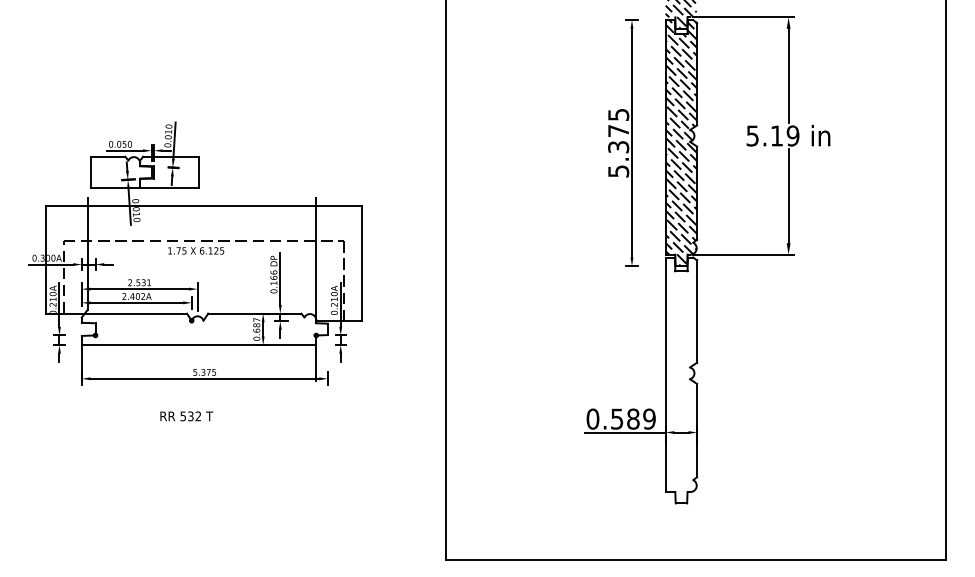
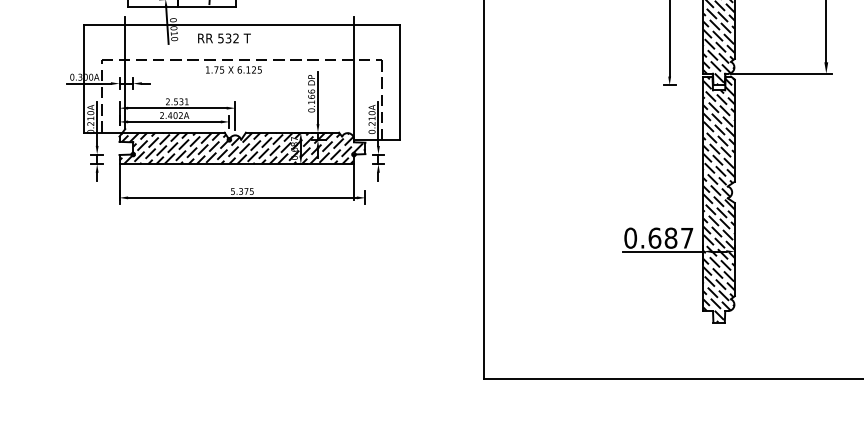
hatch: (204, 329) -> (242, 148), added
hatch: (681, 380) -> (719, 199), added
text: (186, 416) -> (224, 38), moved
text: (633, 418) -> (671, 237), 0.589 -> 0.687

